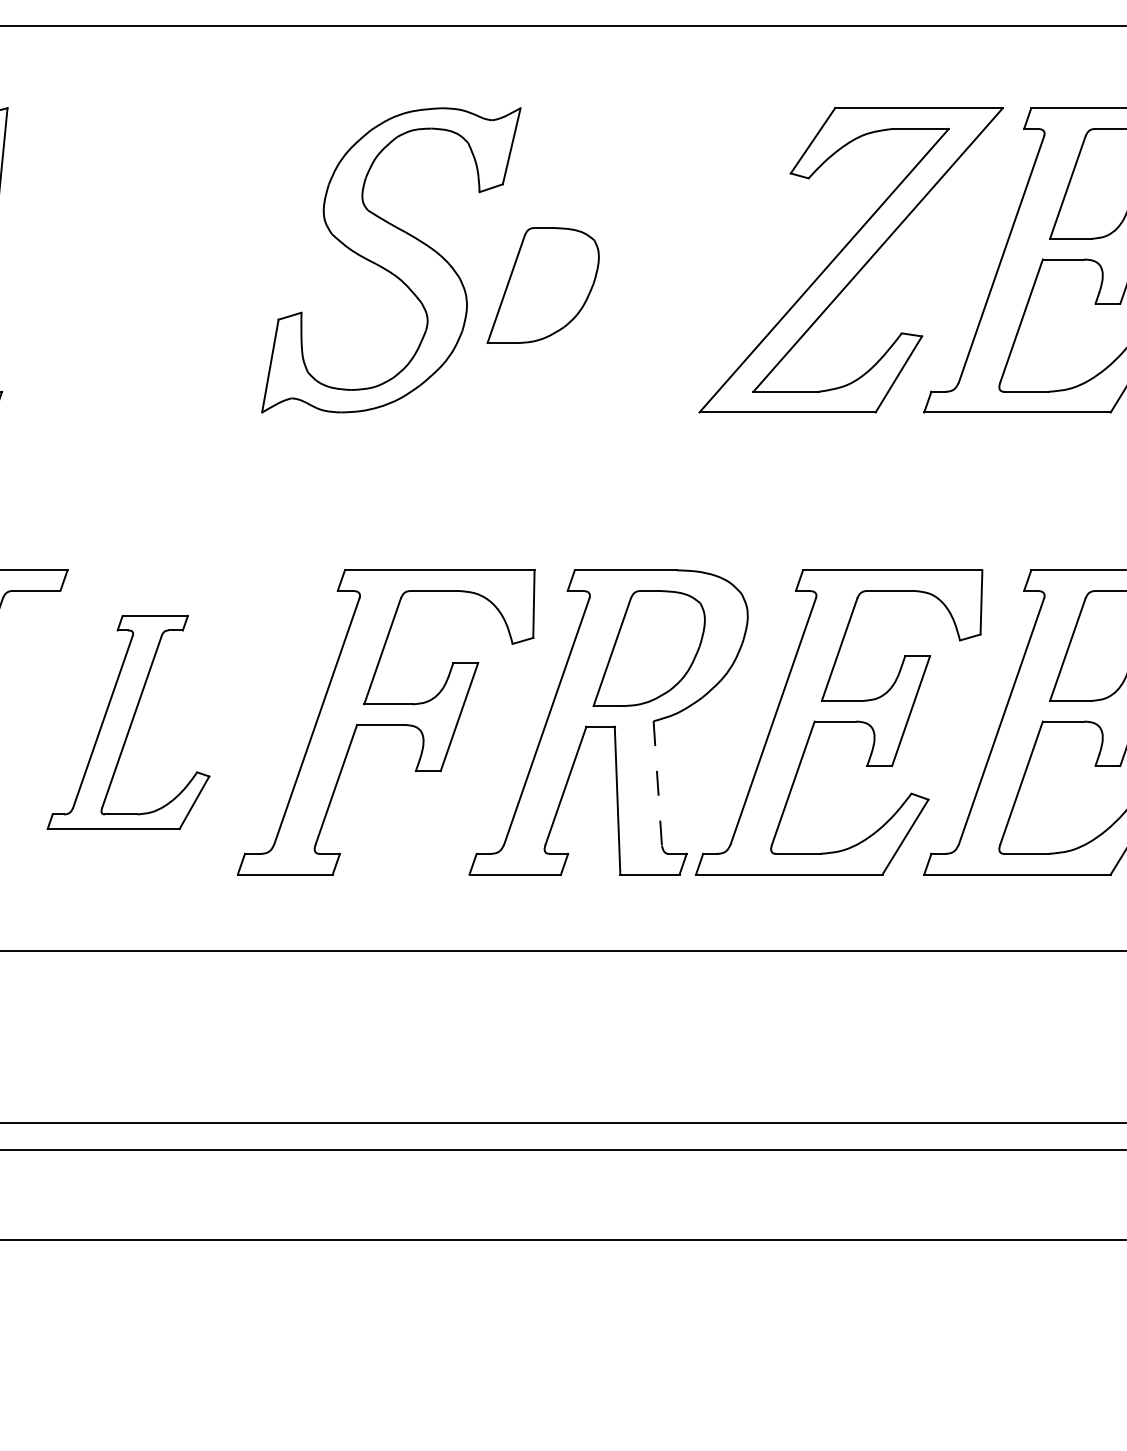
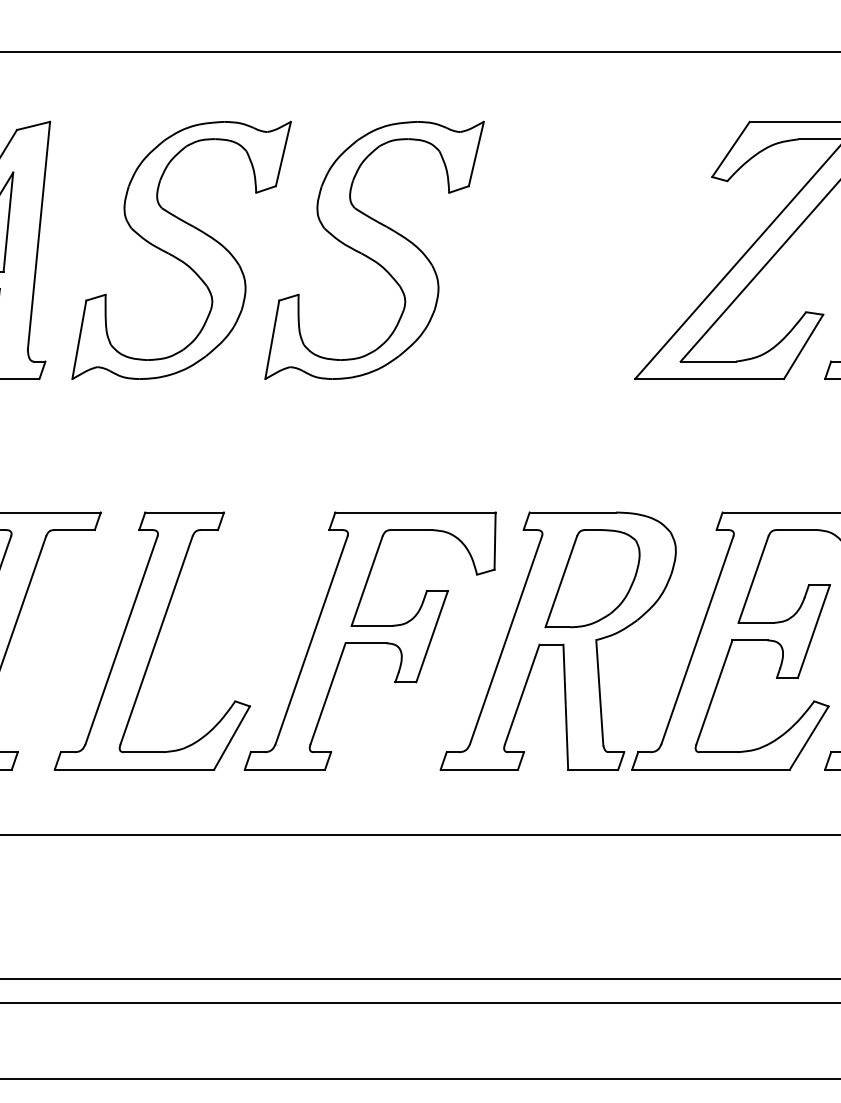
part: (163, 260) -> (181, 250), added
part: (542, 285) -> (502, 271), removed
part: (128, 722) -> (152, 641), size x1.43
line: (657, 784) -> (599, 693), dashed -> solid

